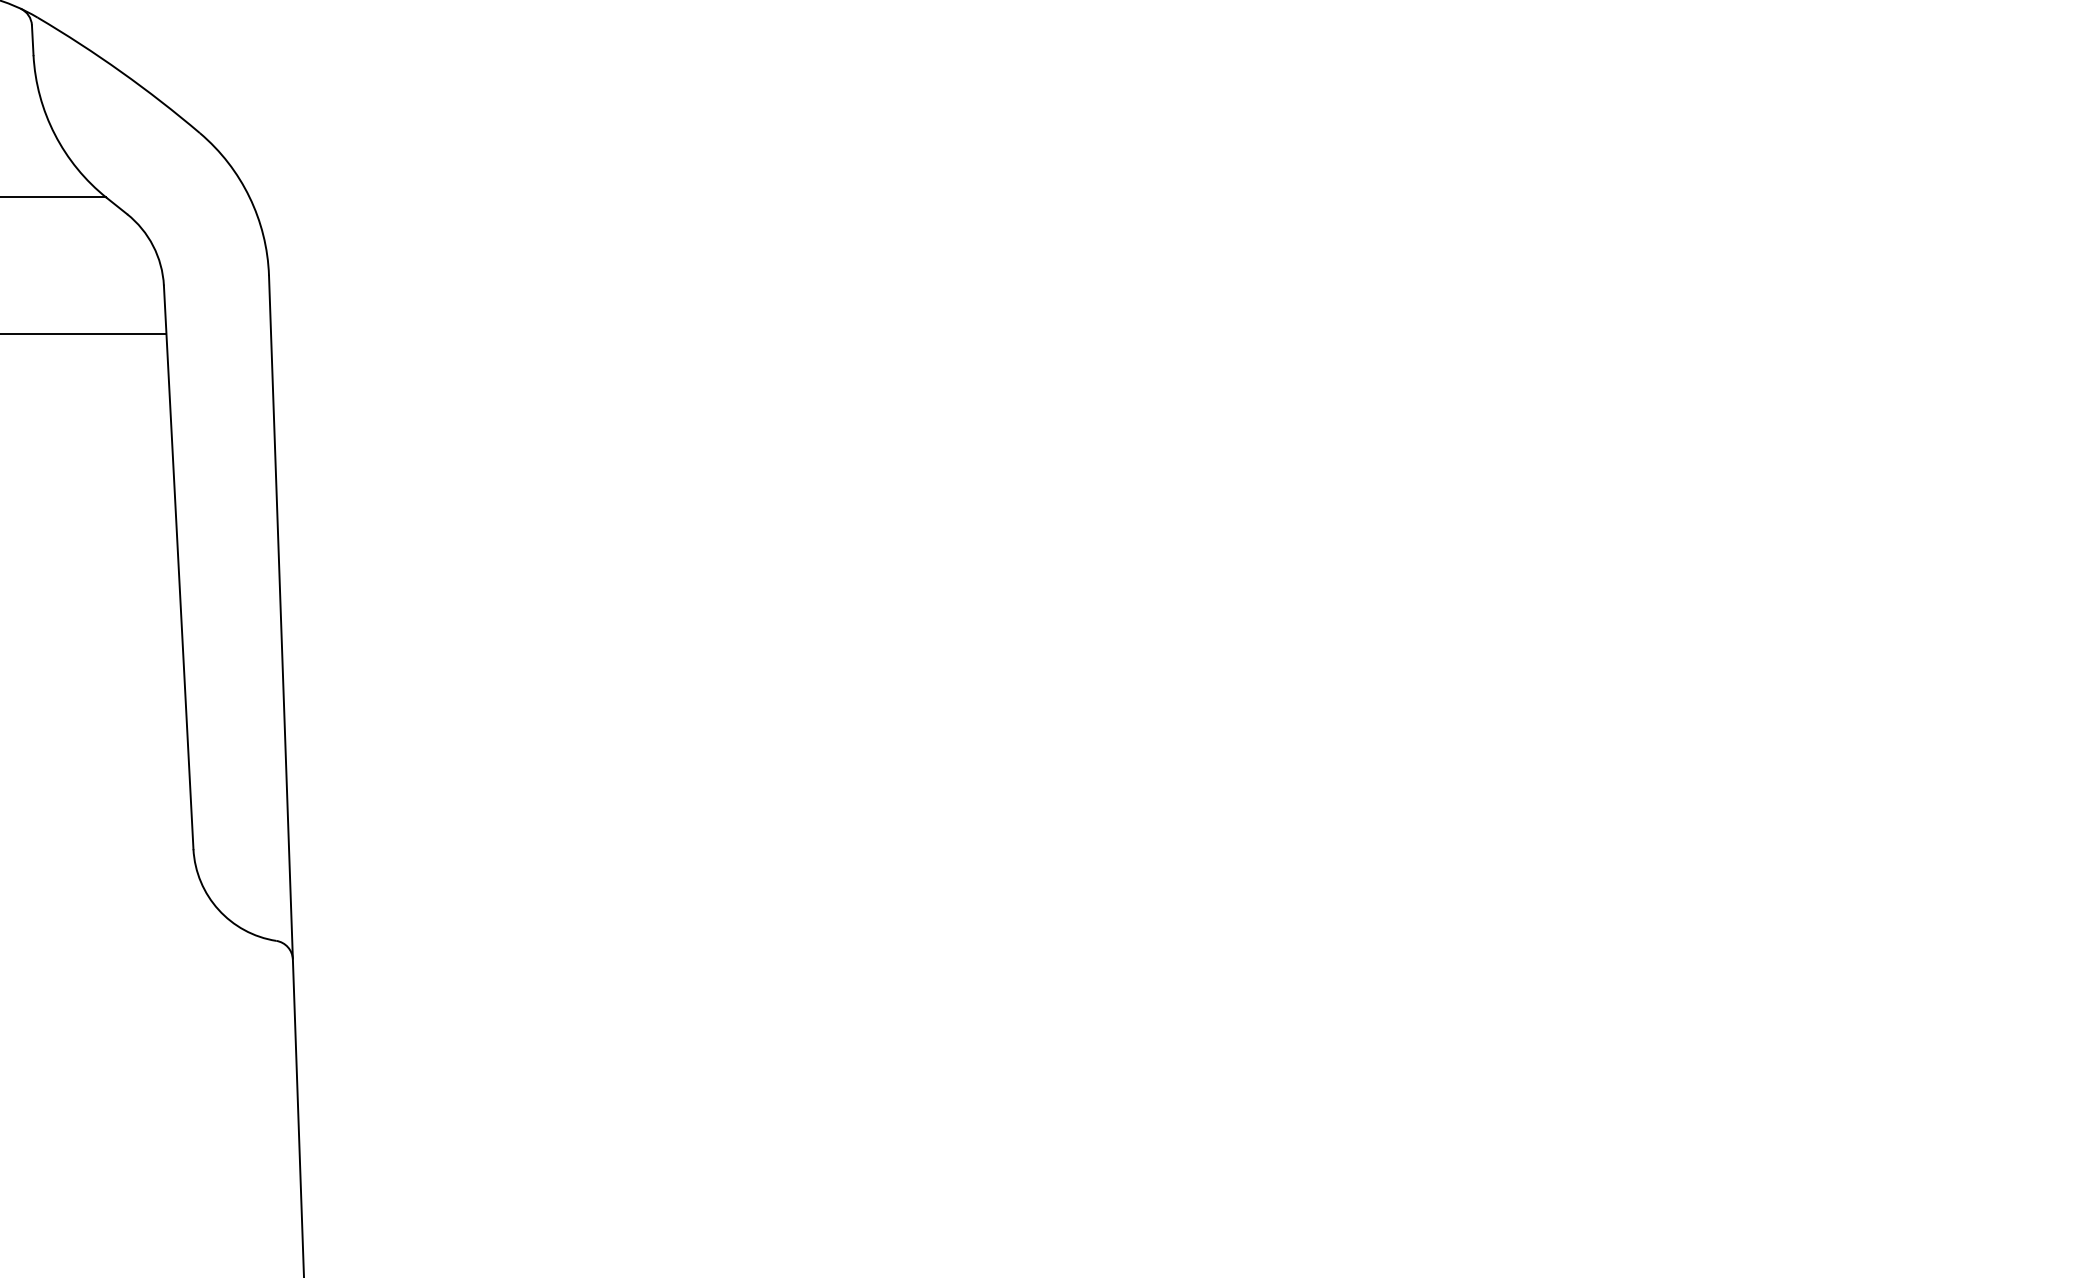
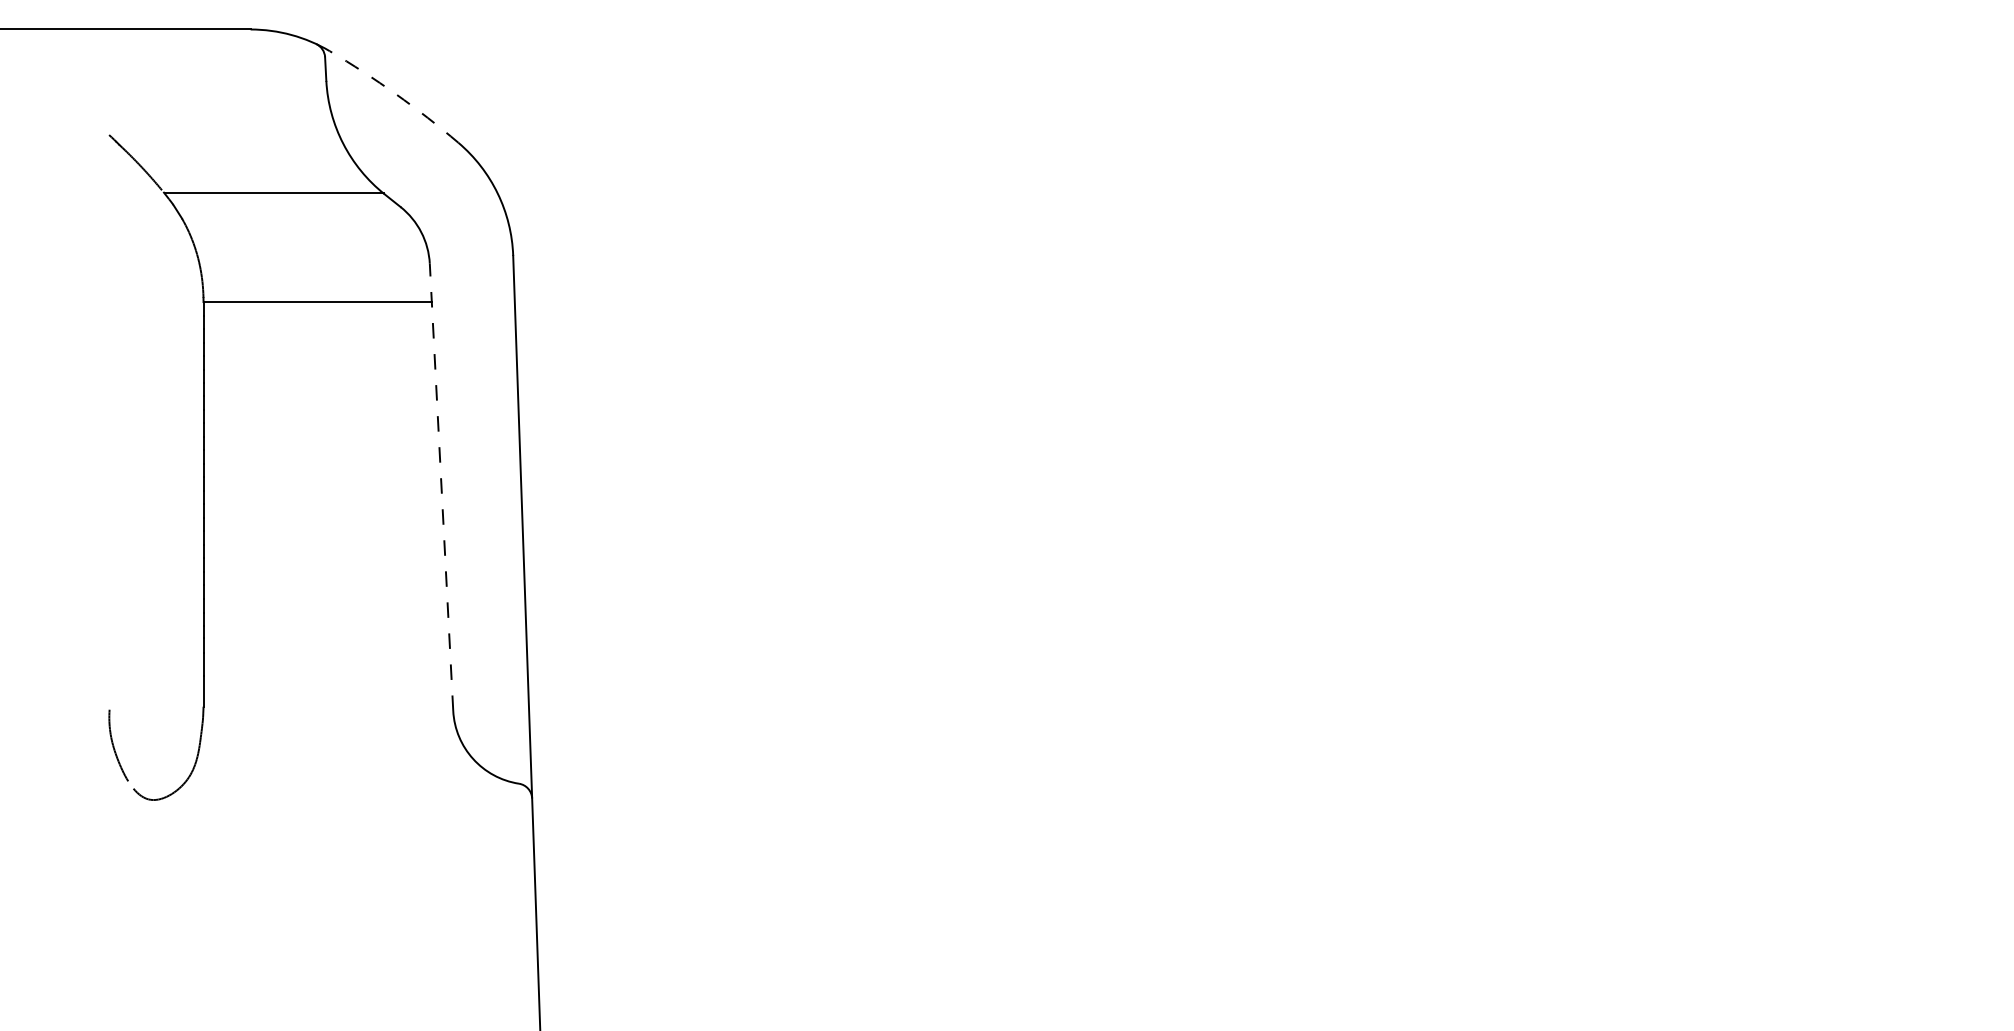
arc: (121, 72) -> (396, 94), solid -> dashed
line: (178, 567) -> (441, 487), solid -> dashed

